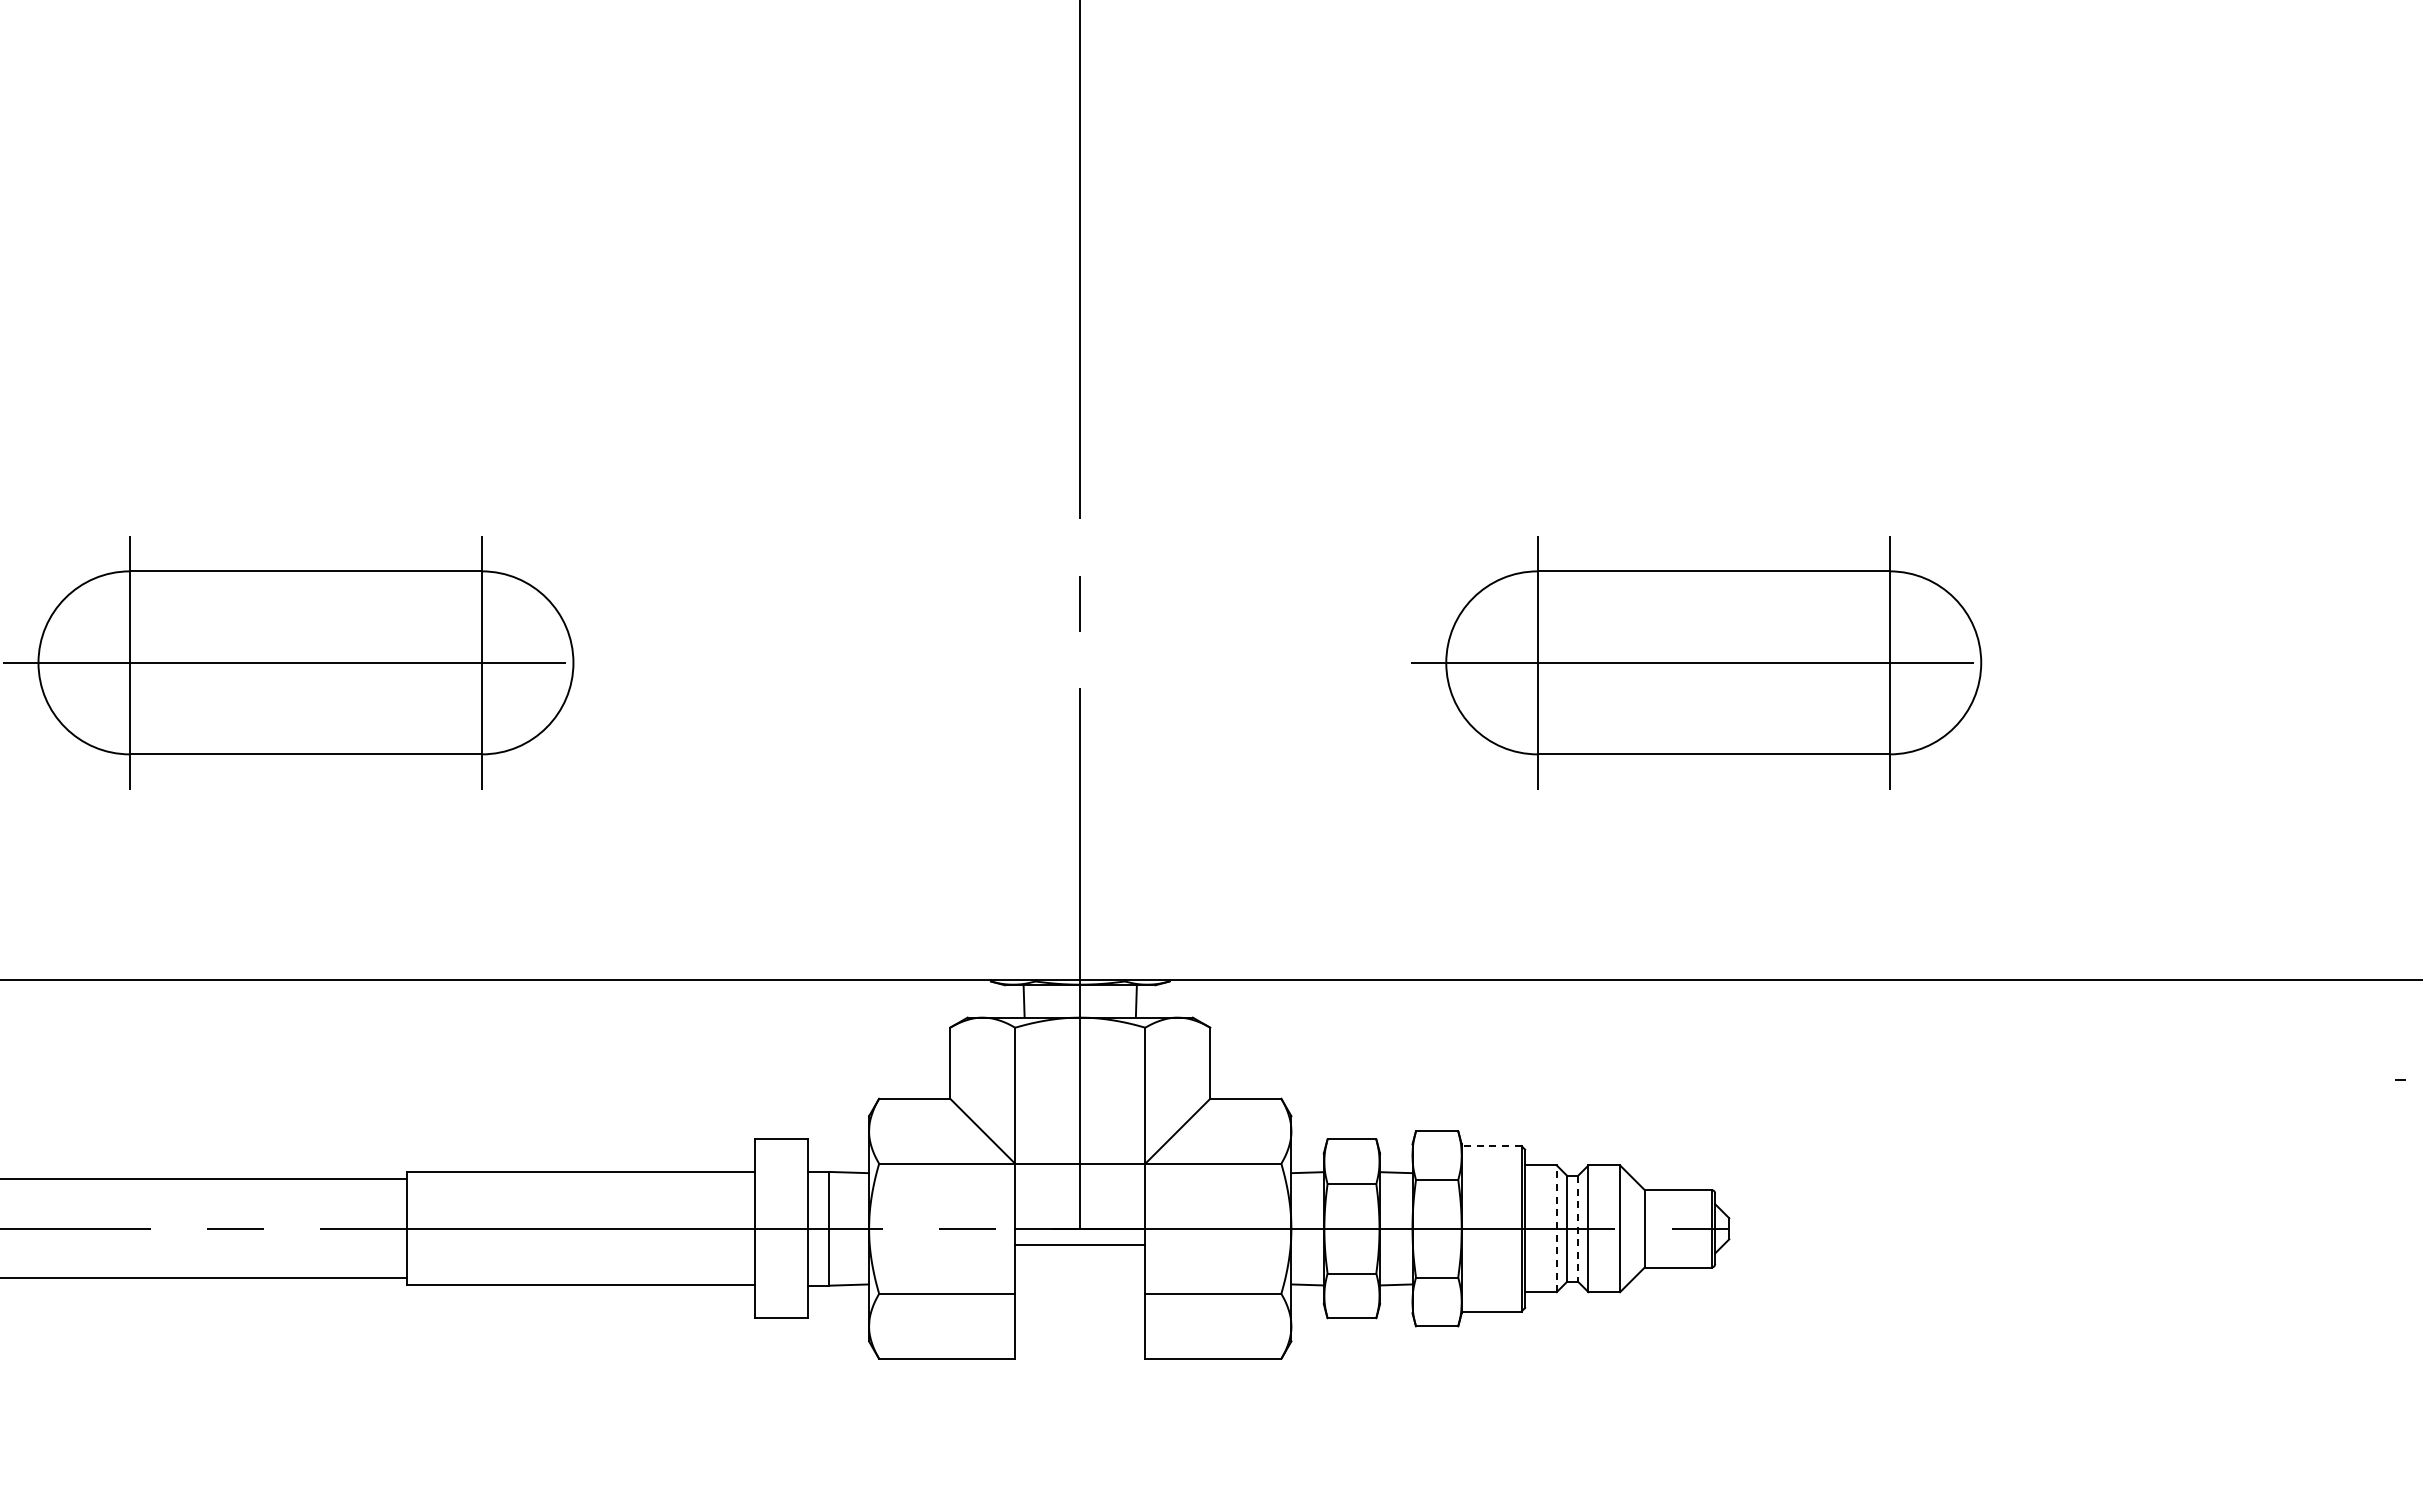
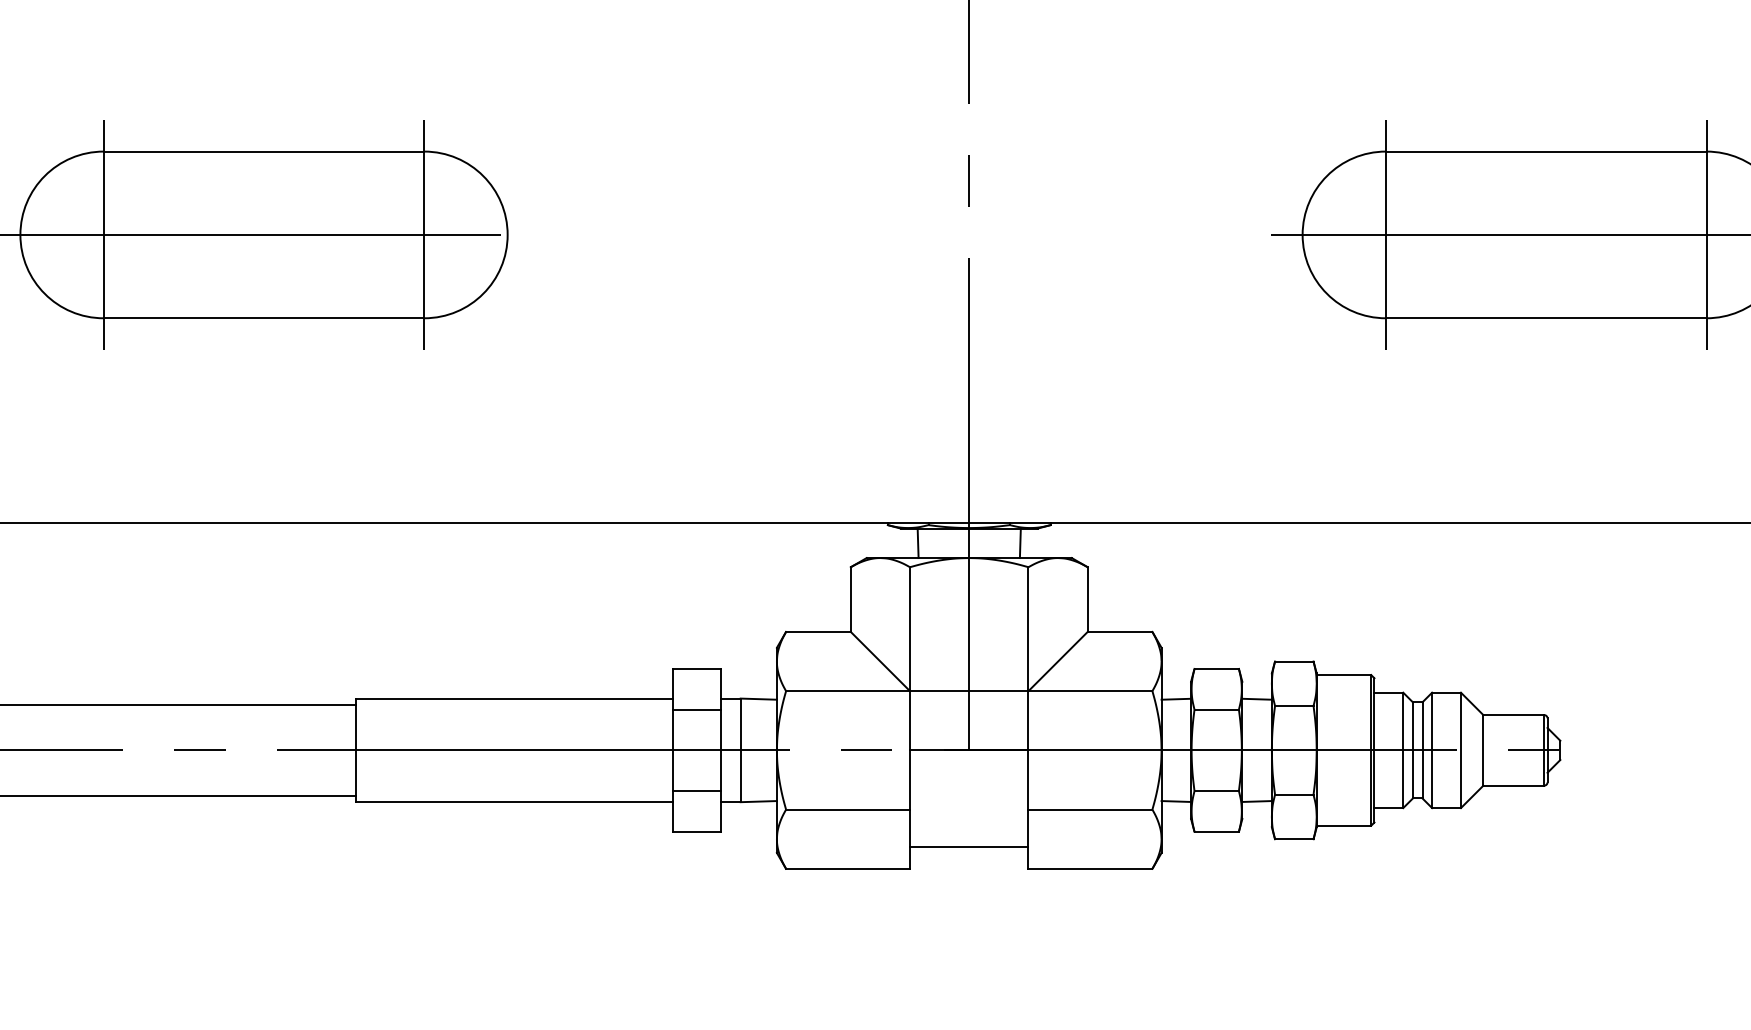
line: (1491, 1146) -> (1343, 675), dashed -> solid
line: (781, 1184) -> (697, 710), added
line: (1556, 1228) -> (1403, 750), dashed -> solid
line: (1577, 1228) -> (1422, 750), dashed -> solid
line: (1080, 1245) -> (969, 846), moved
line: (781, 1273) -> (697, 791), added

